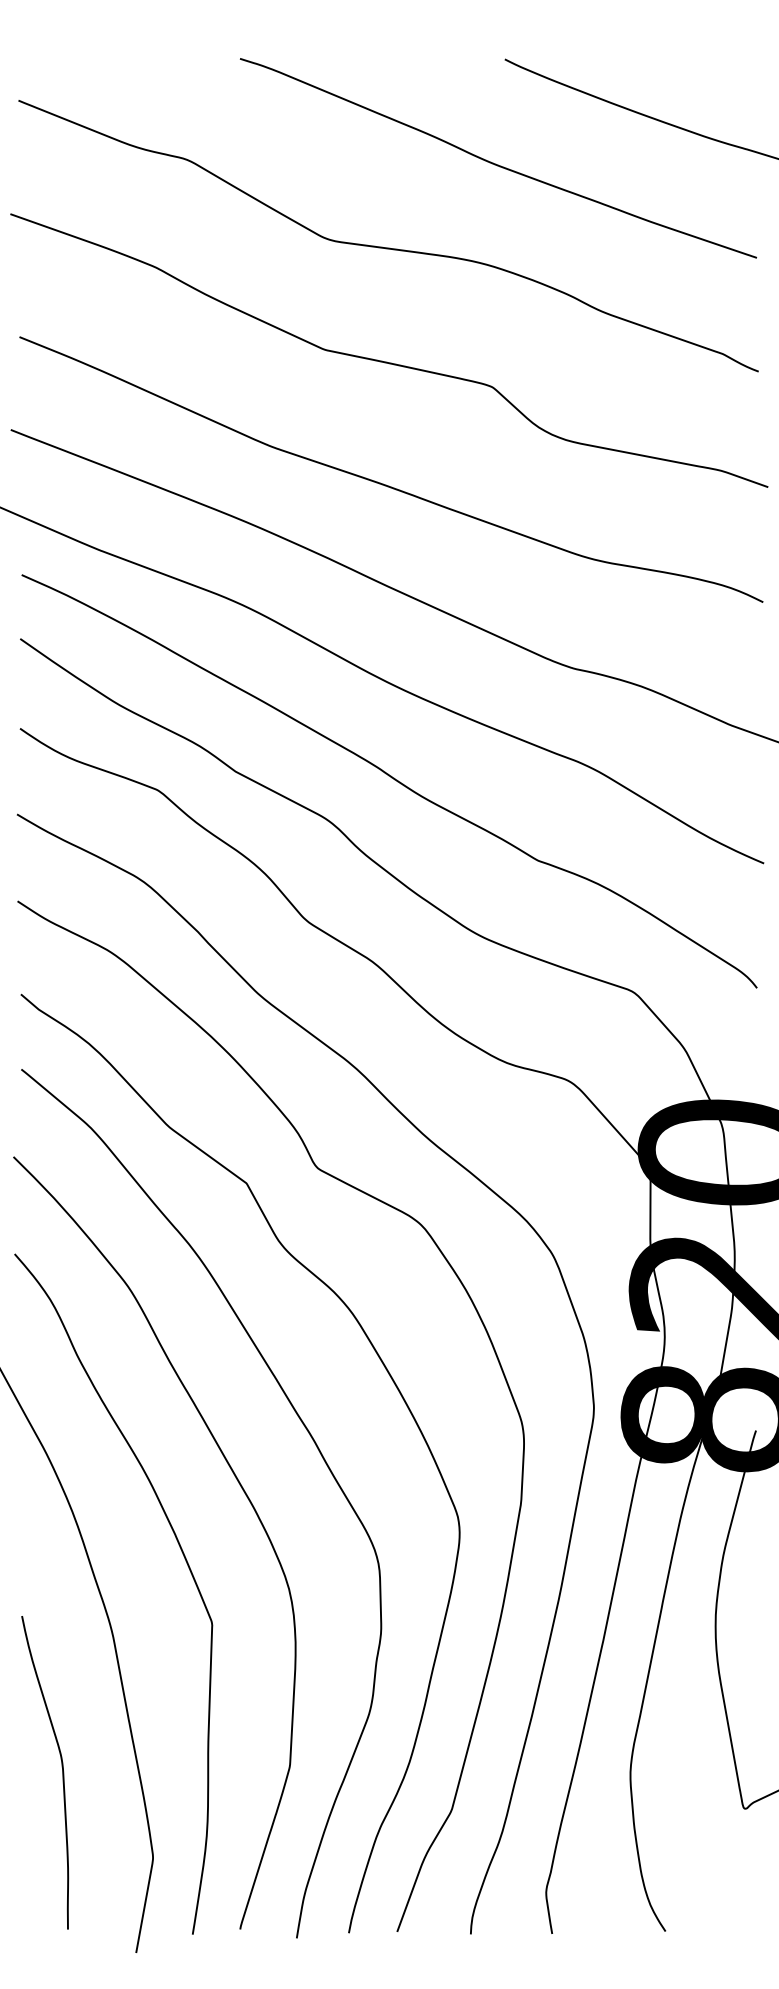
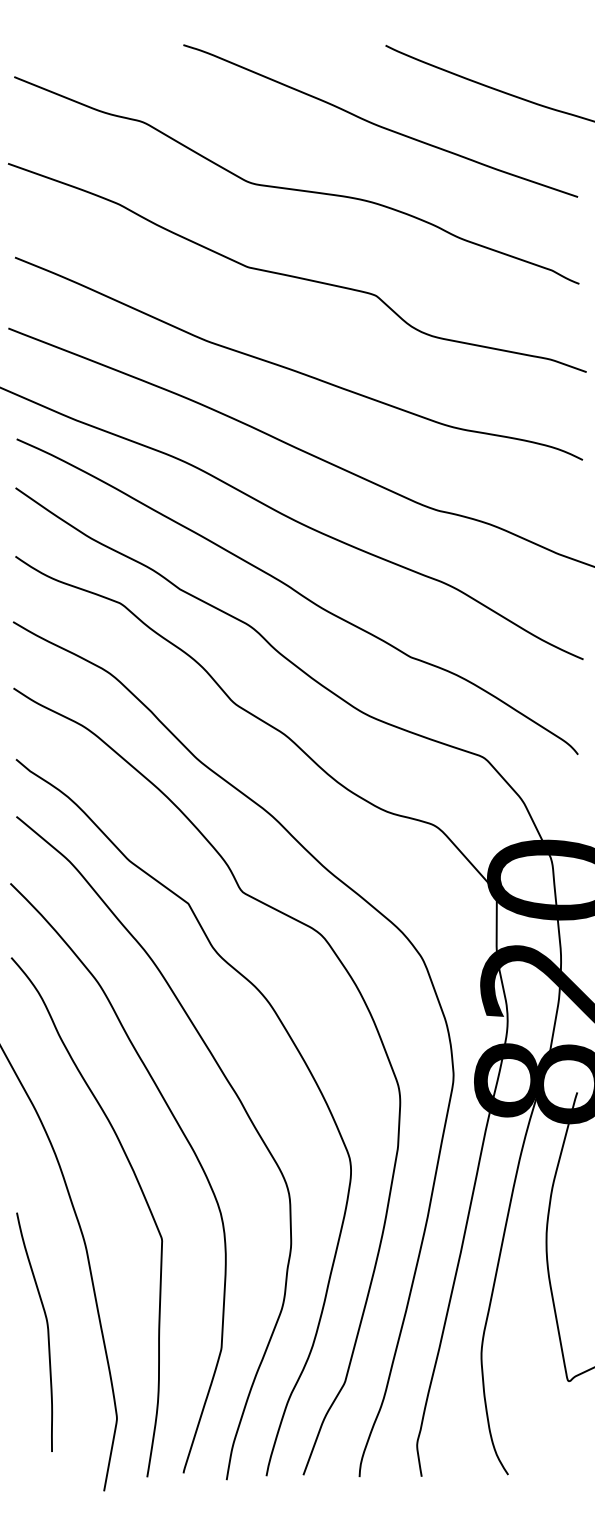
curve: (61, 1767) -> (47, 1328), moved

